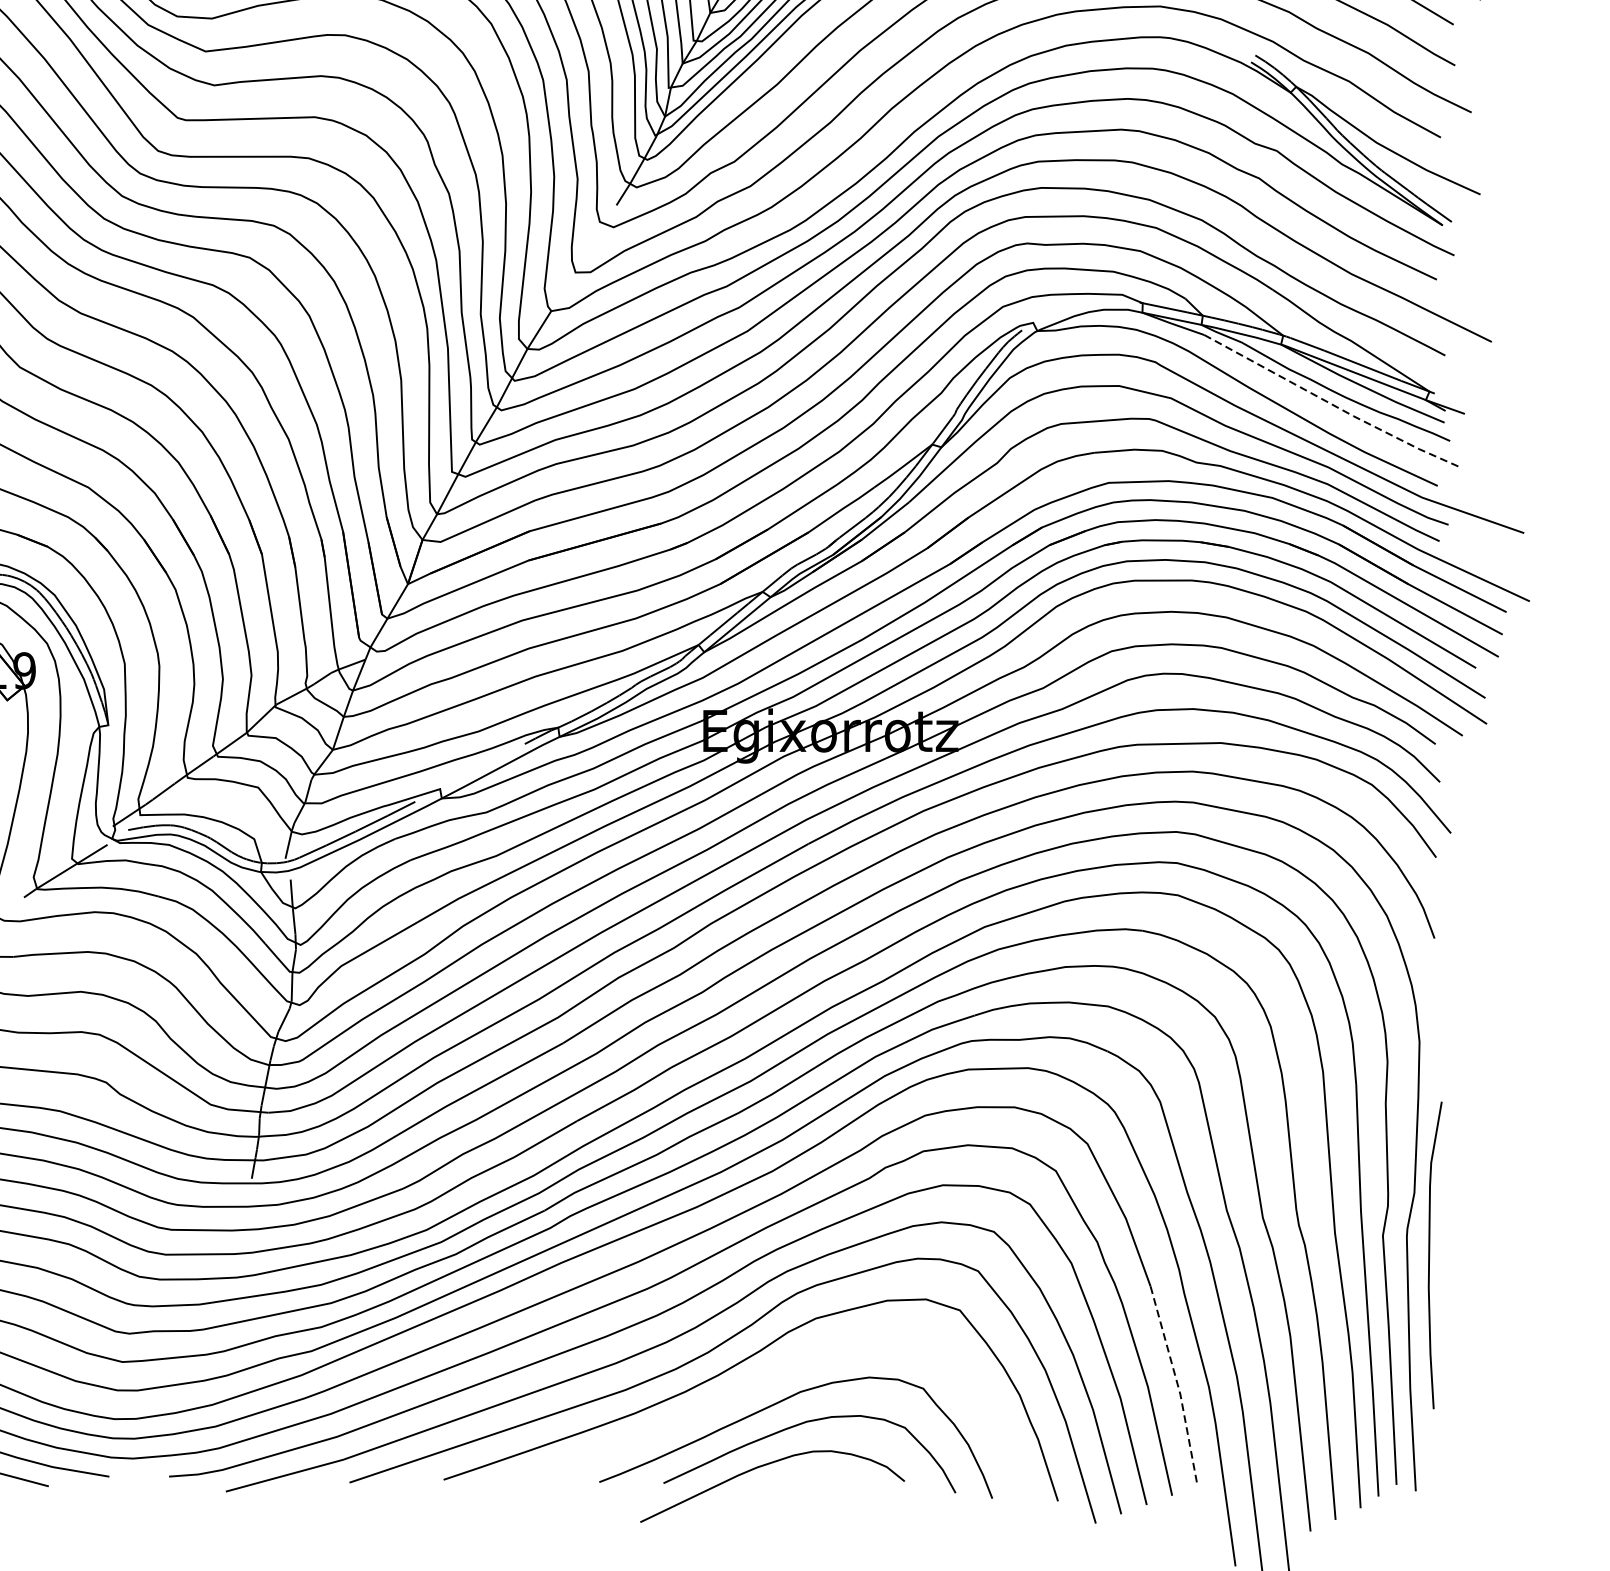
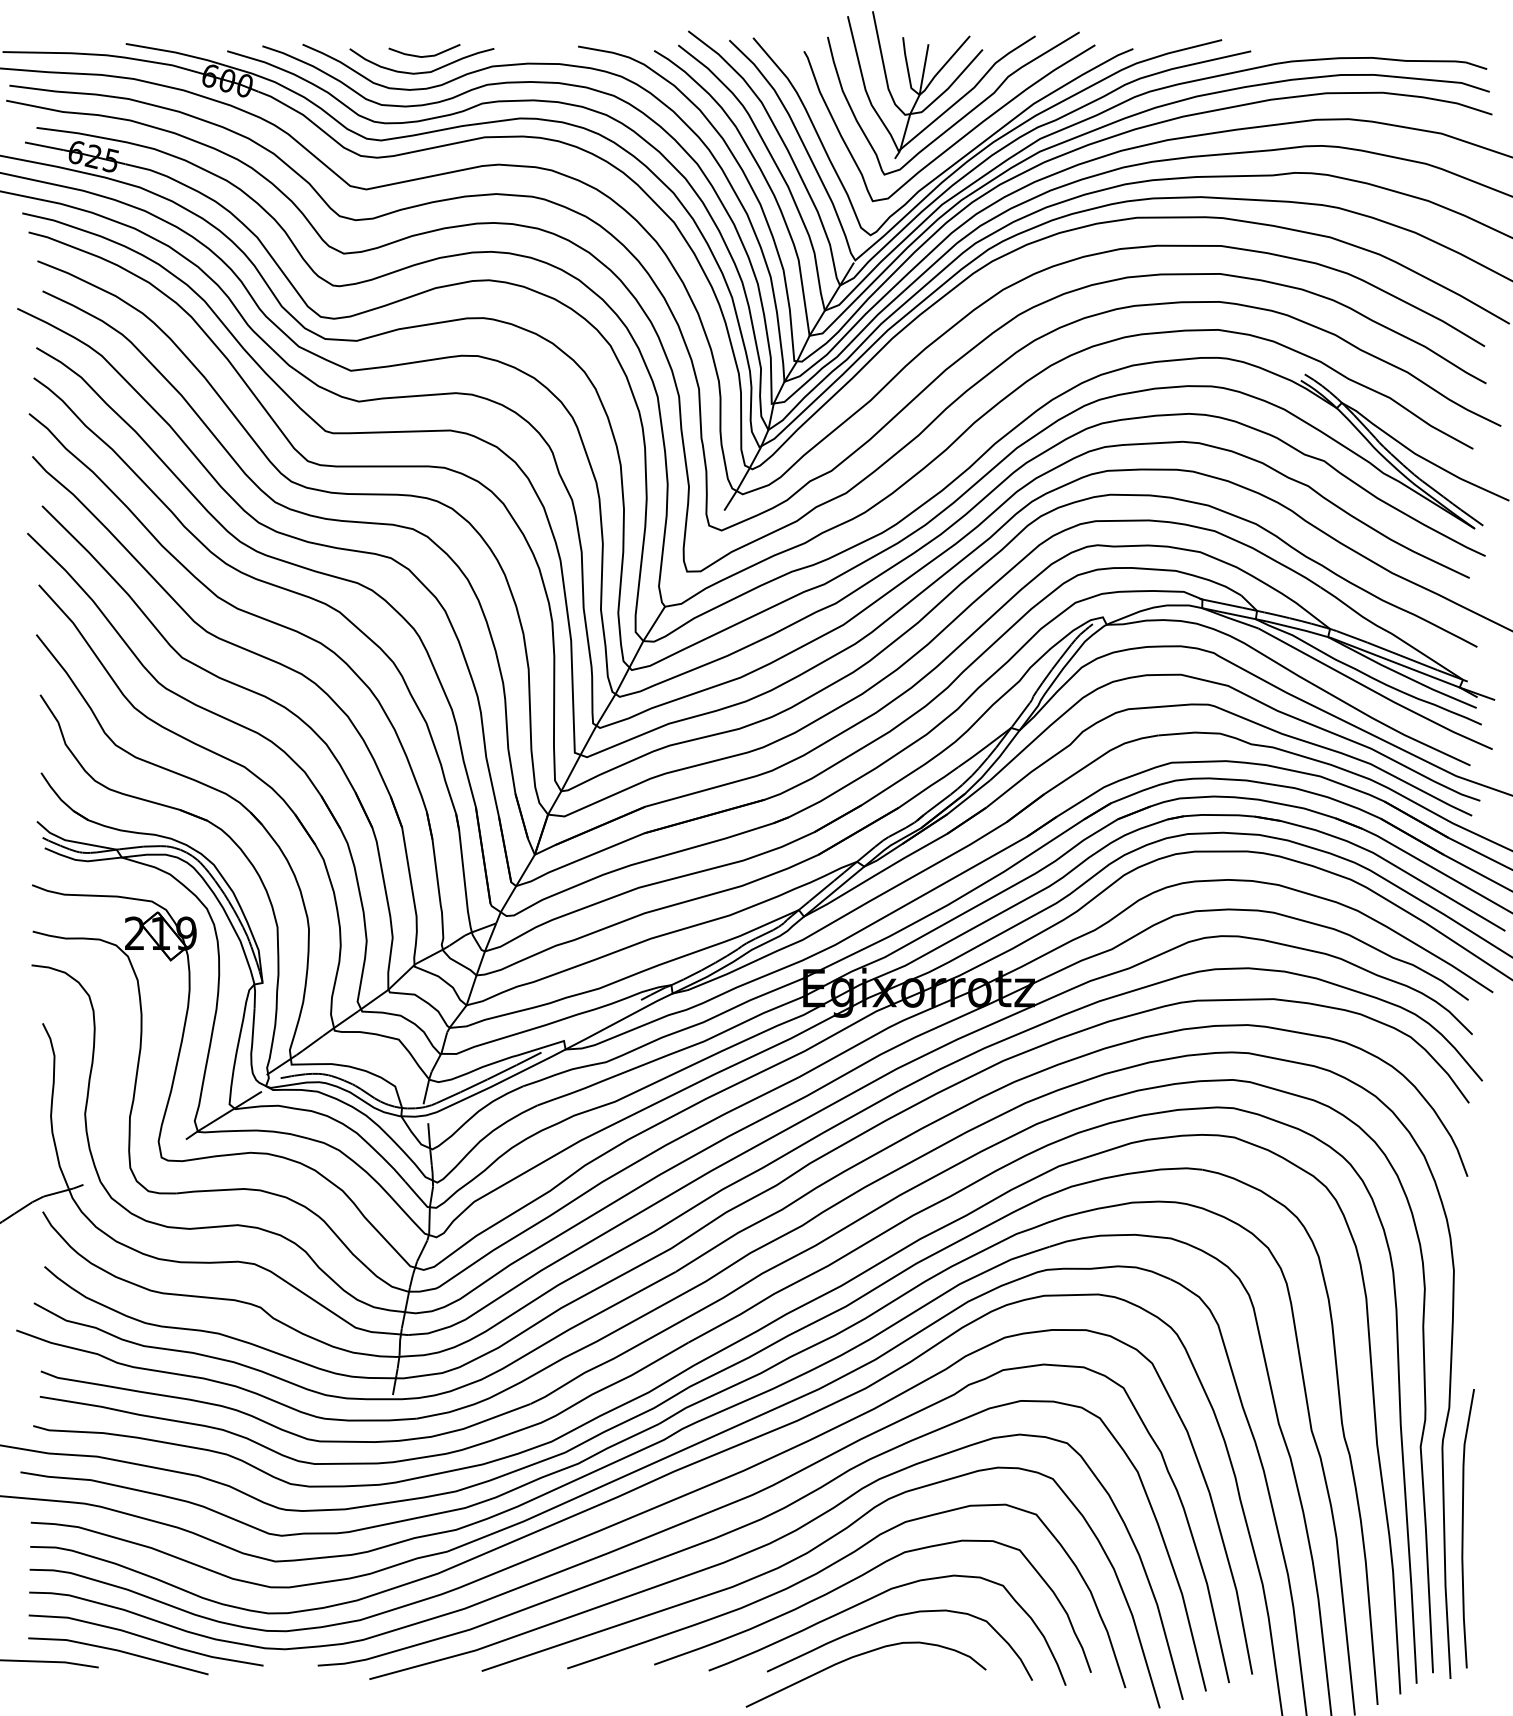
line: (1333, 405) -> (1375, 692), dashed -> solid
curve: (1430, 1255) -> (1463, 1528), moved
curve: (764, 1380) -> (858, 1578), added
line: (1178, 1386) -> (1234, 1583), dashed -> solid

